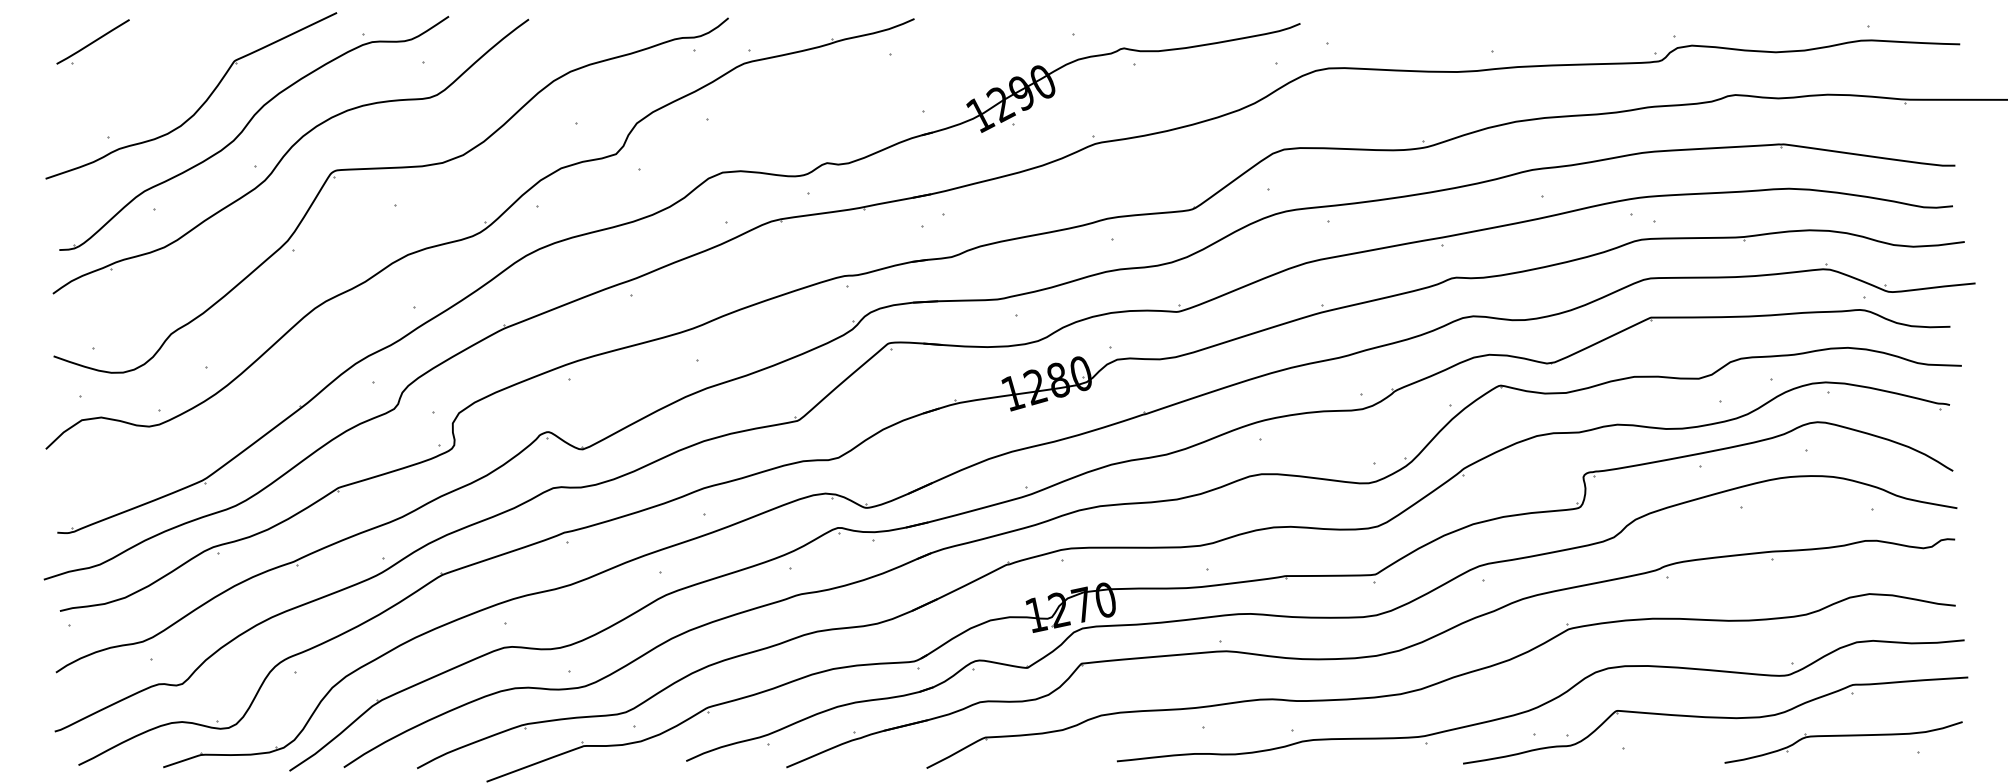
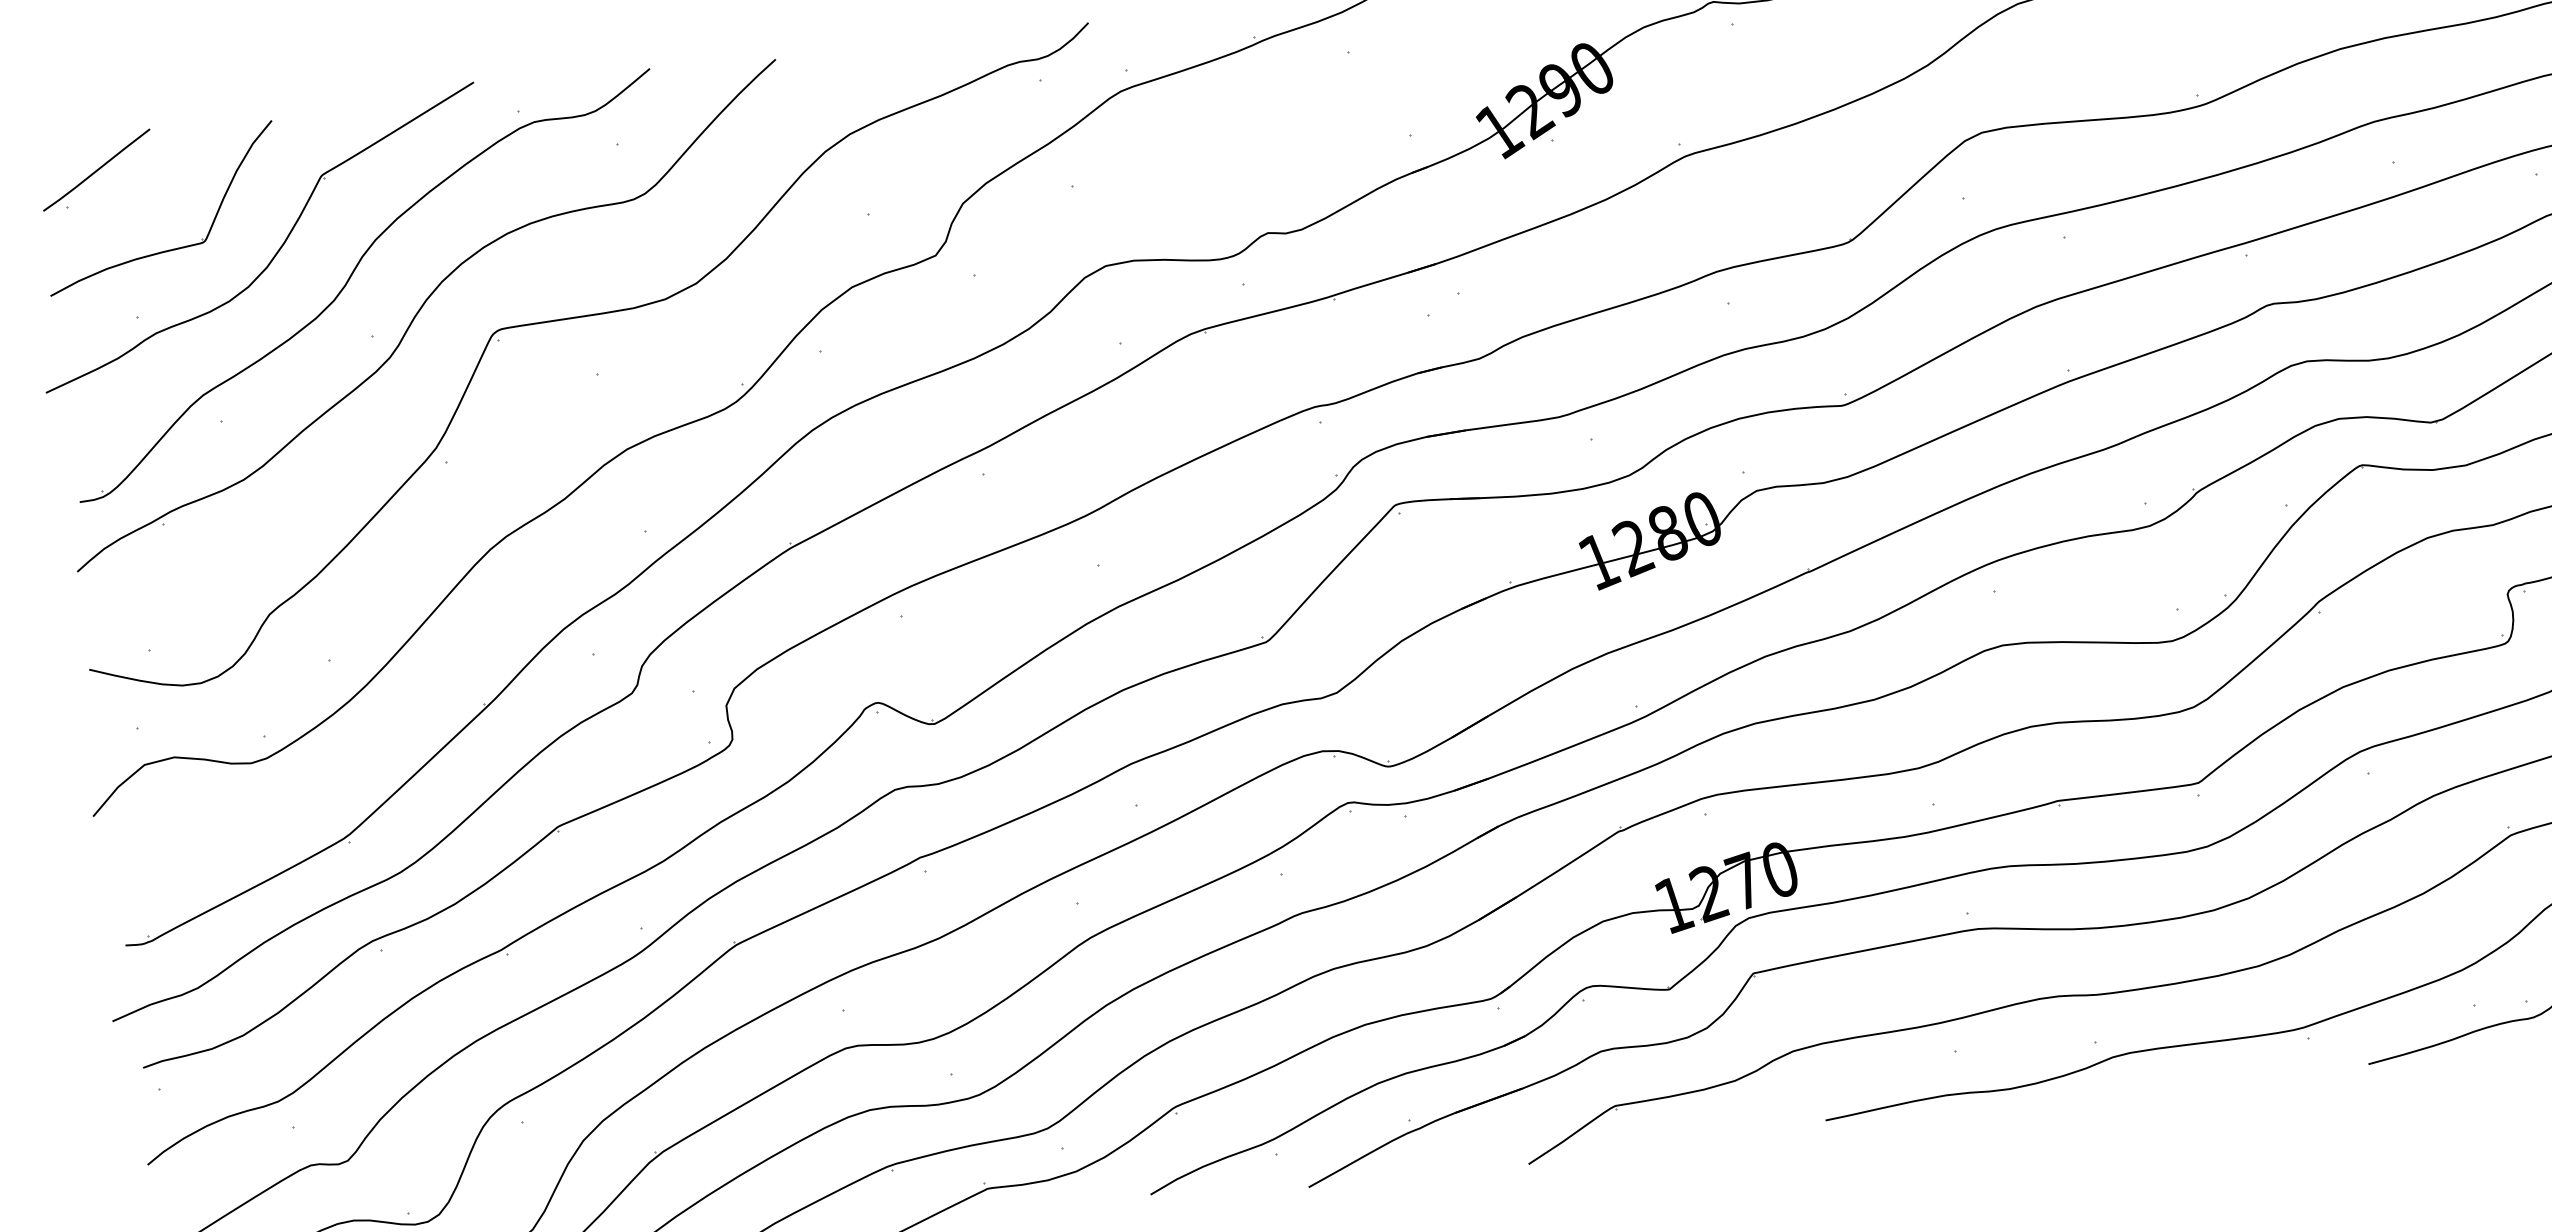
part: (133, 96) -> (169, 248), added

